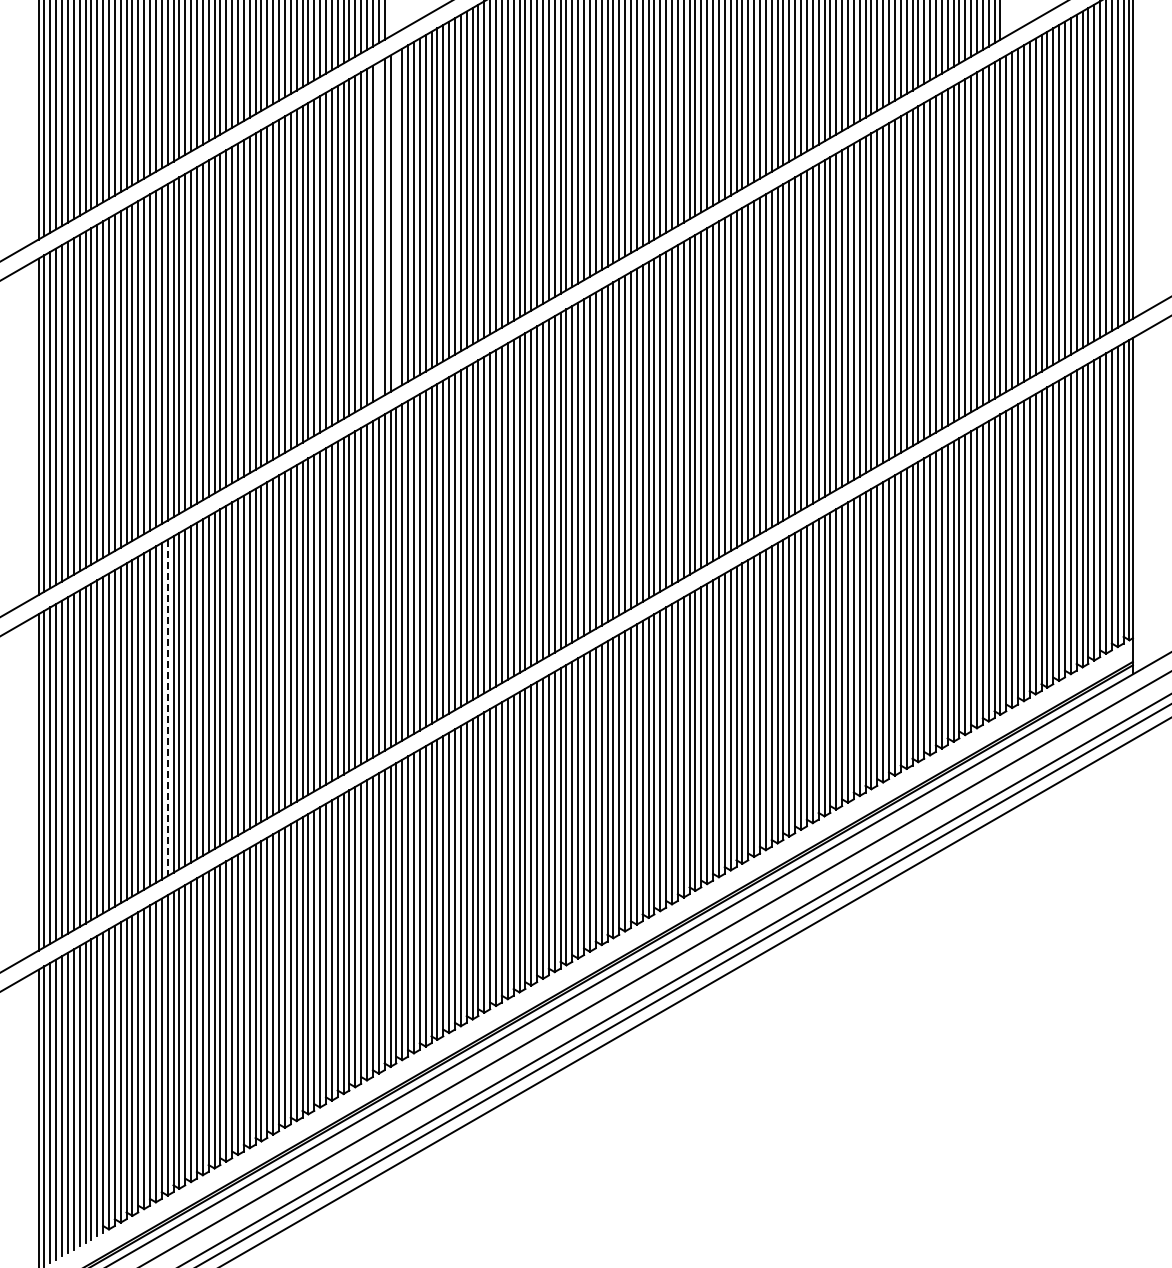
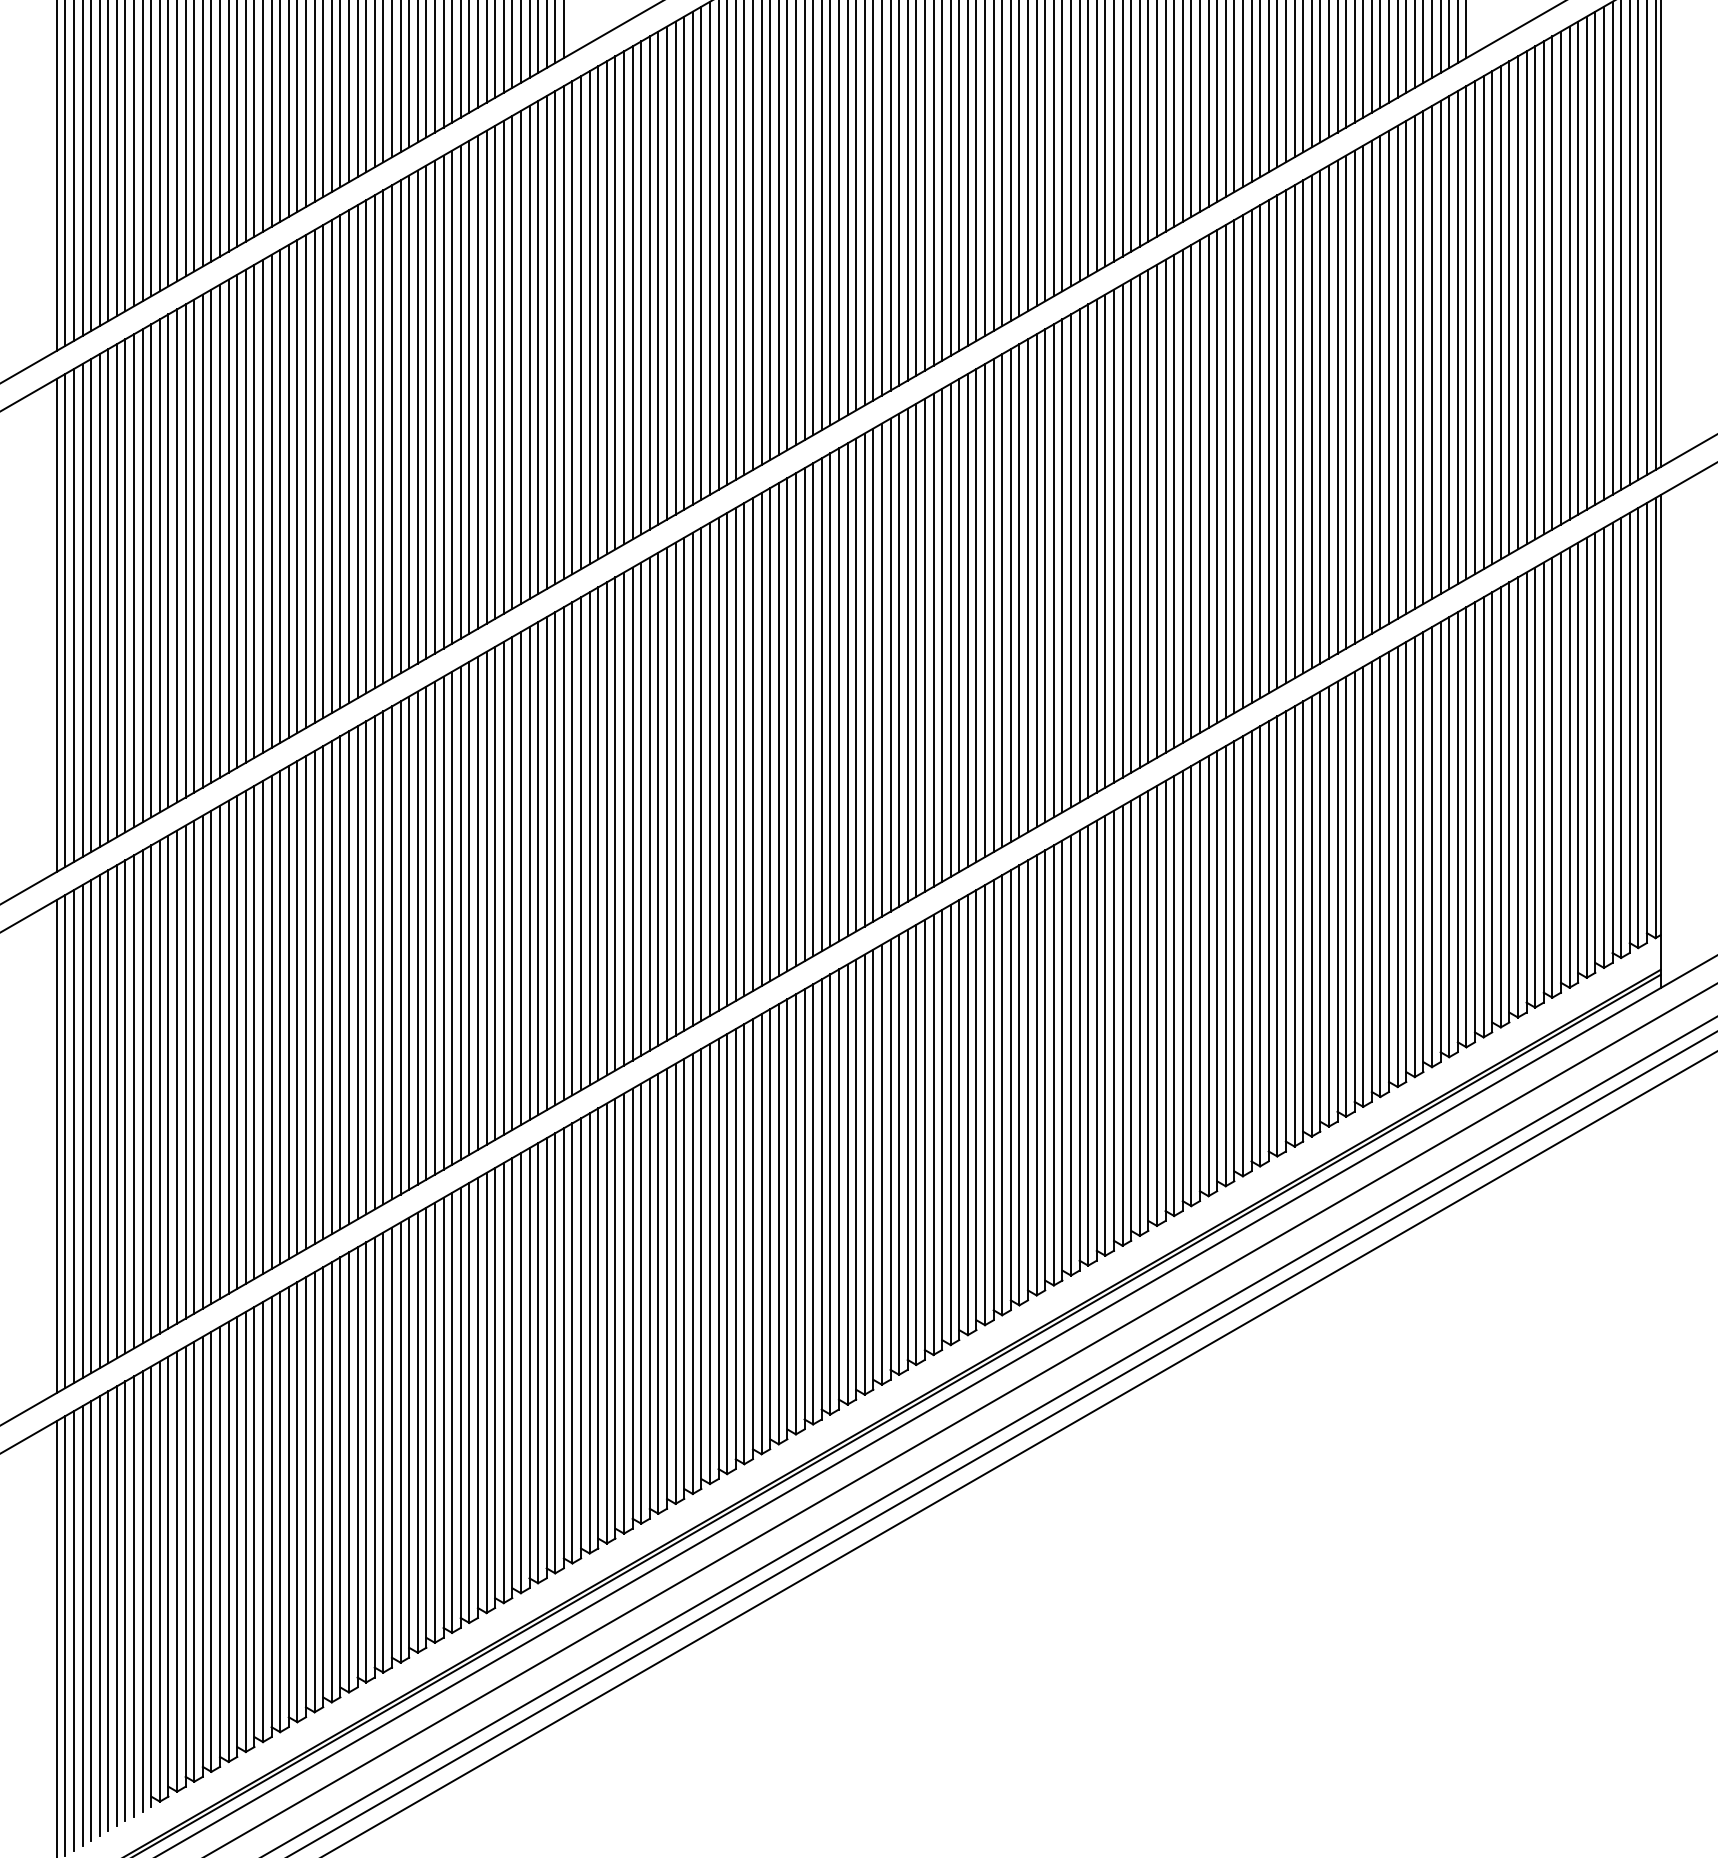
line: (396, 220) -> (581, 322), added
line: (378, 230) -> (554, 337), added
line: (167, 708) -> (245, 1038), dashed -> solid

